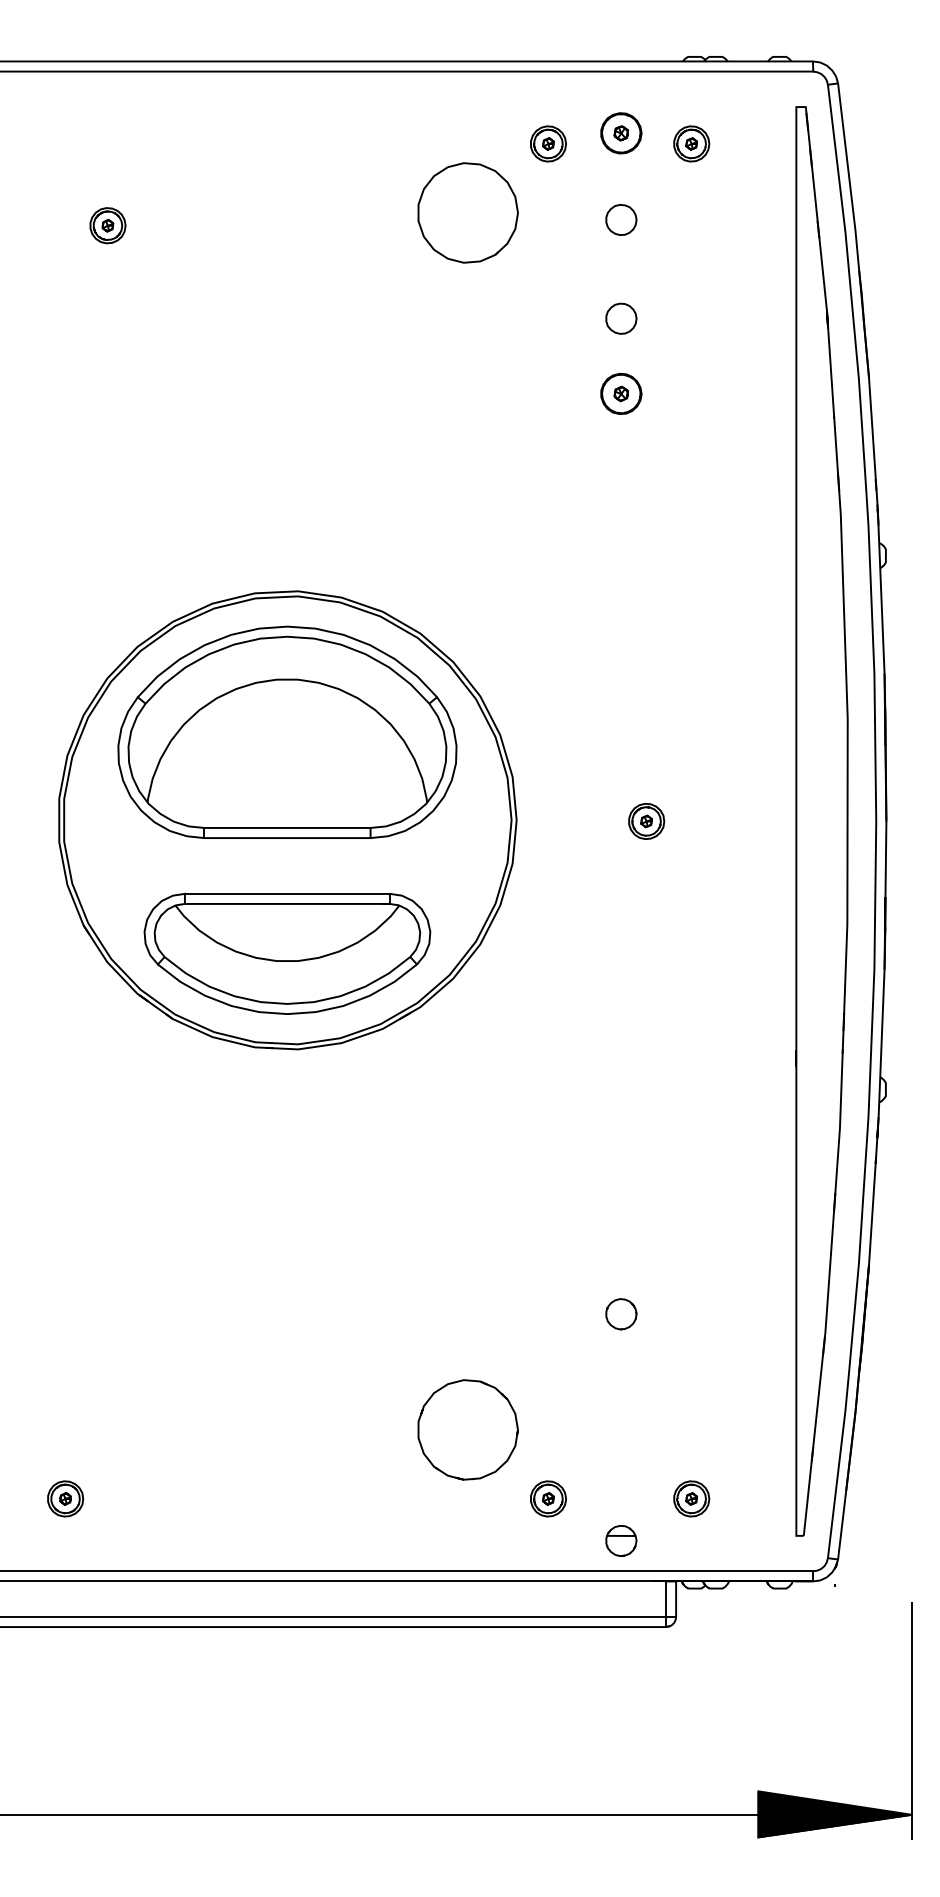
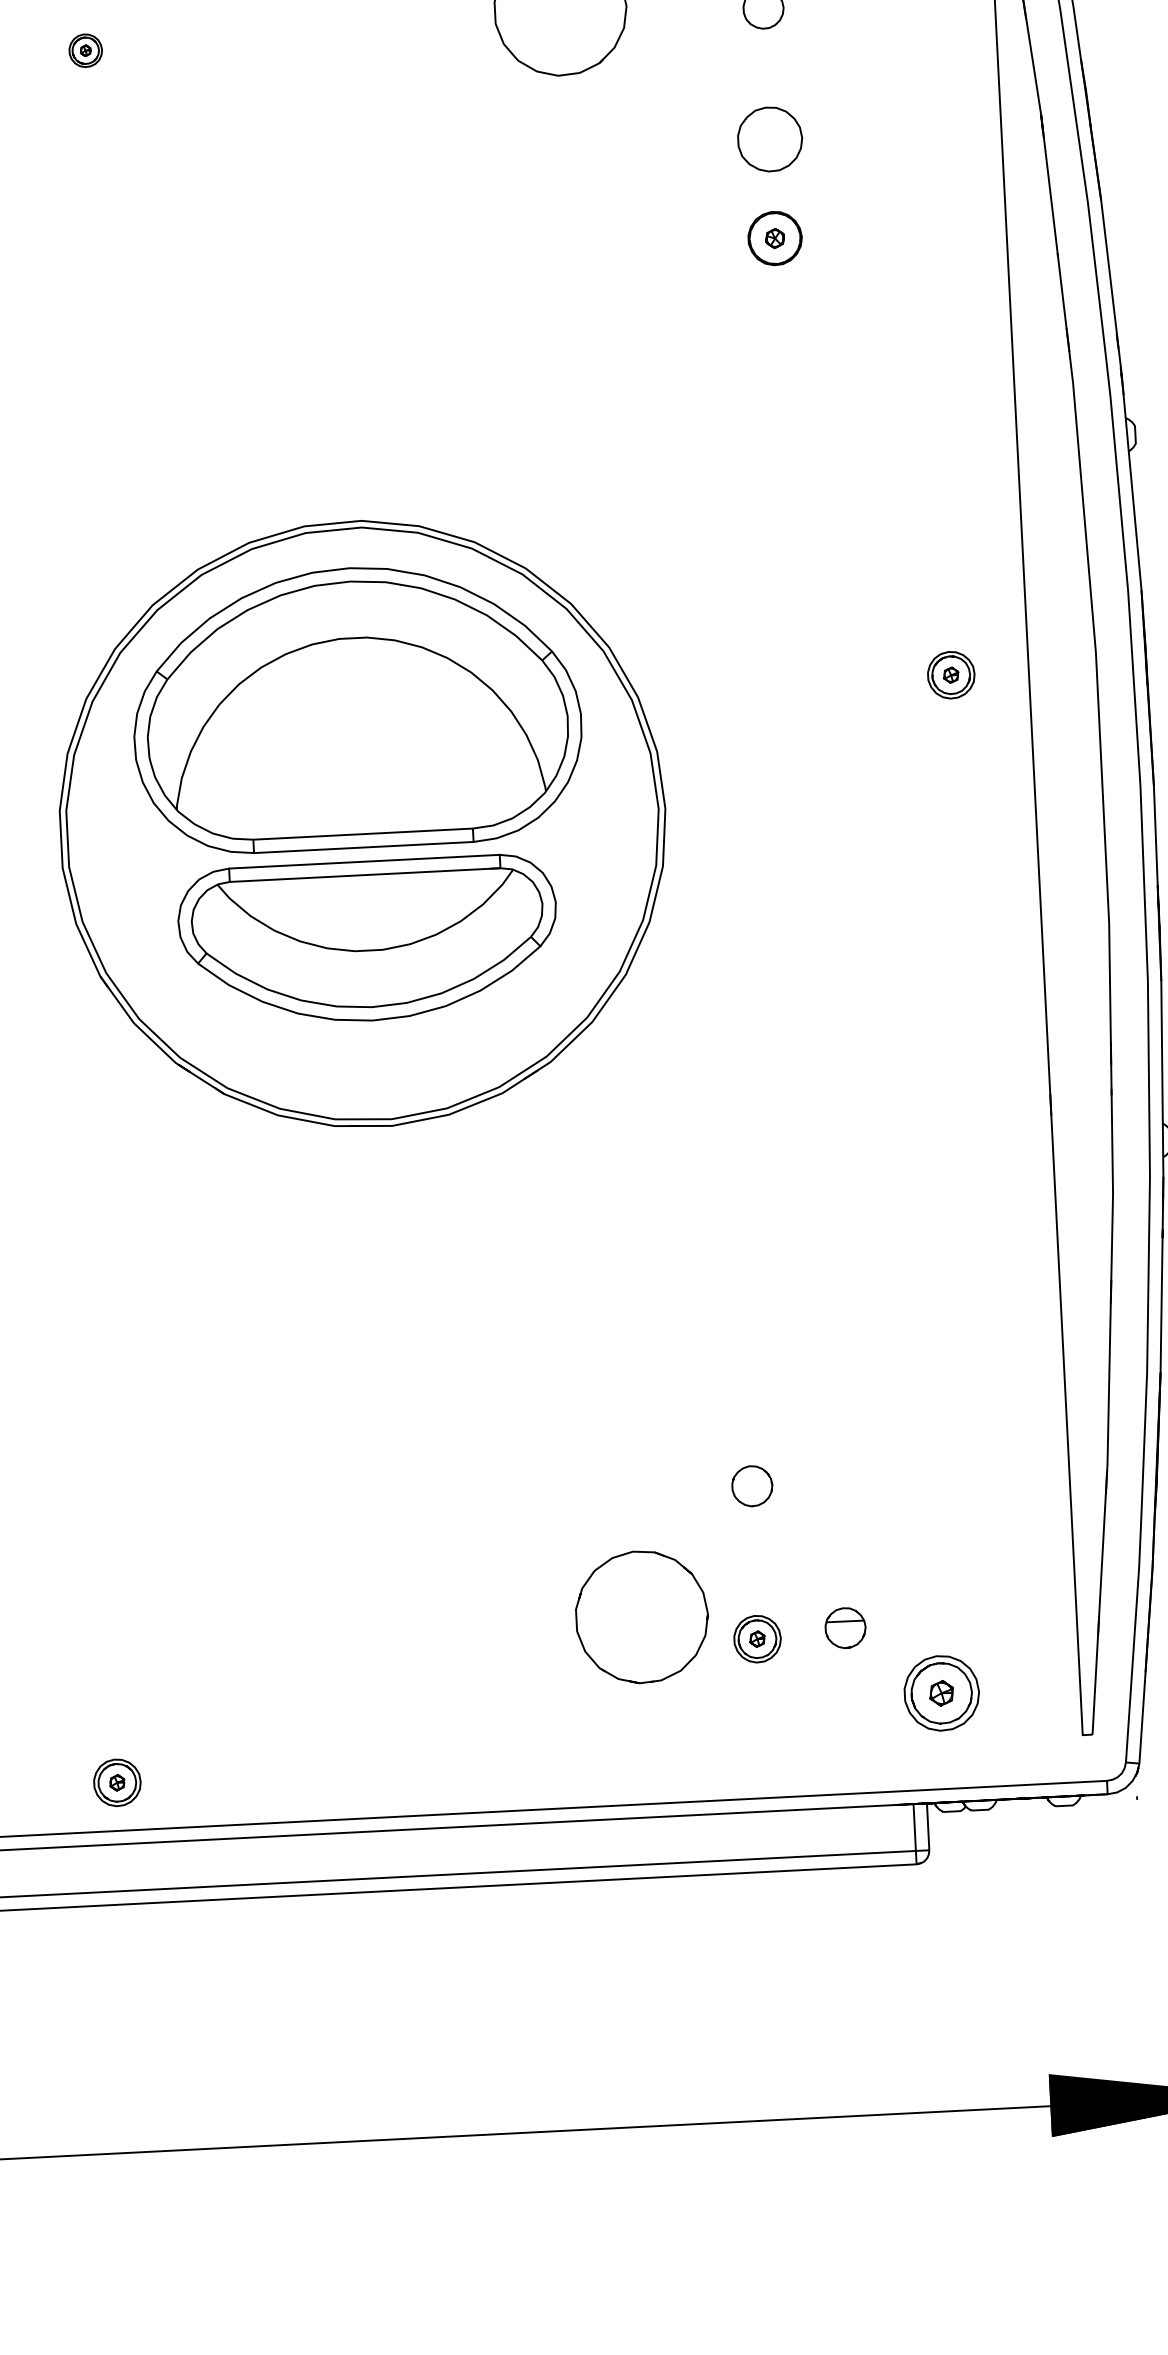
part: (107, 225) -> (85, 50), size x0.7
part: (621, 318) -> (770, 138), size x1.6
part: (646, 820) -> (951, 673), moved
part: (287, 953) -> (368, 940), moved
part: (621, 1314) -> (752, 1486), moved
part: (65, 1498) -> (117, 1782), moved
part: (548, 1498) -> (757, 1638), moved
part: (691, 1498) -> (941, 1692), size x1.6
part: (621, 1540) -> (845, 1627), moved

